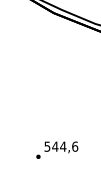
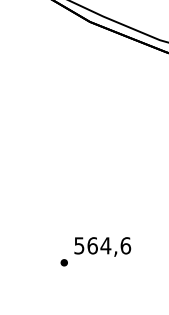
text: (55, 146) -> (92, 245), 544,6 -> 564,6

